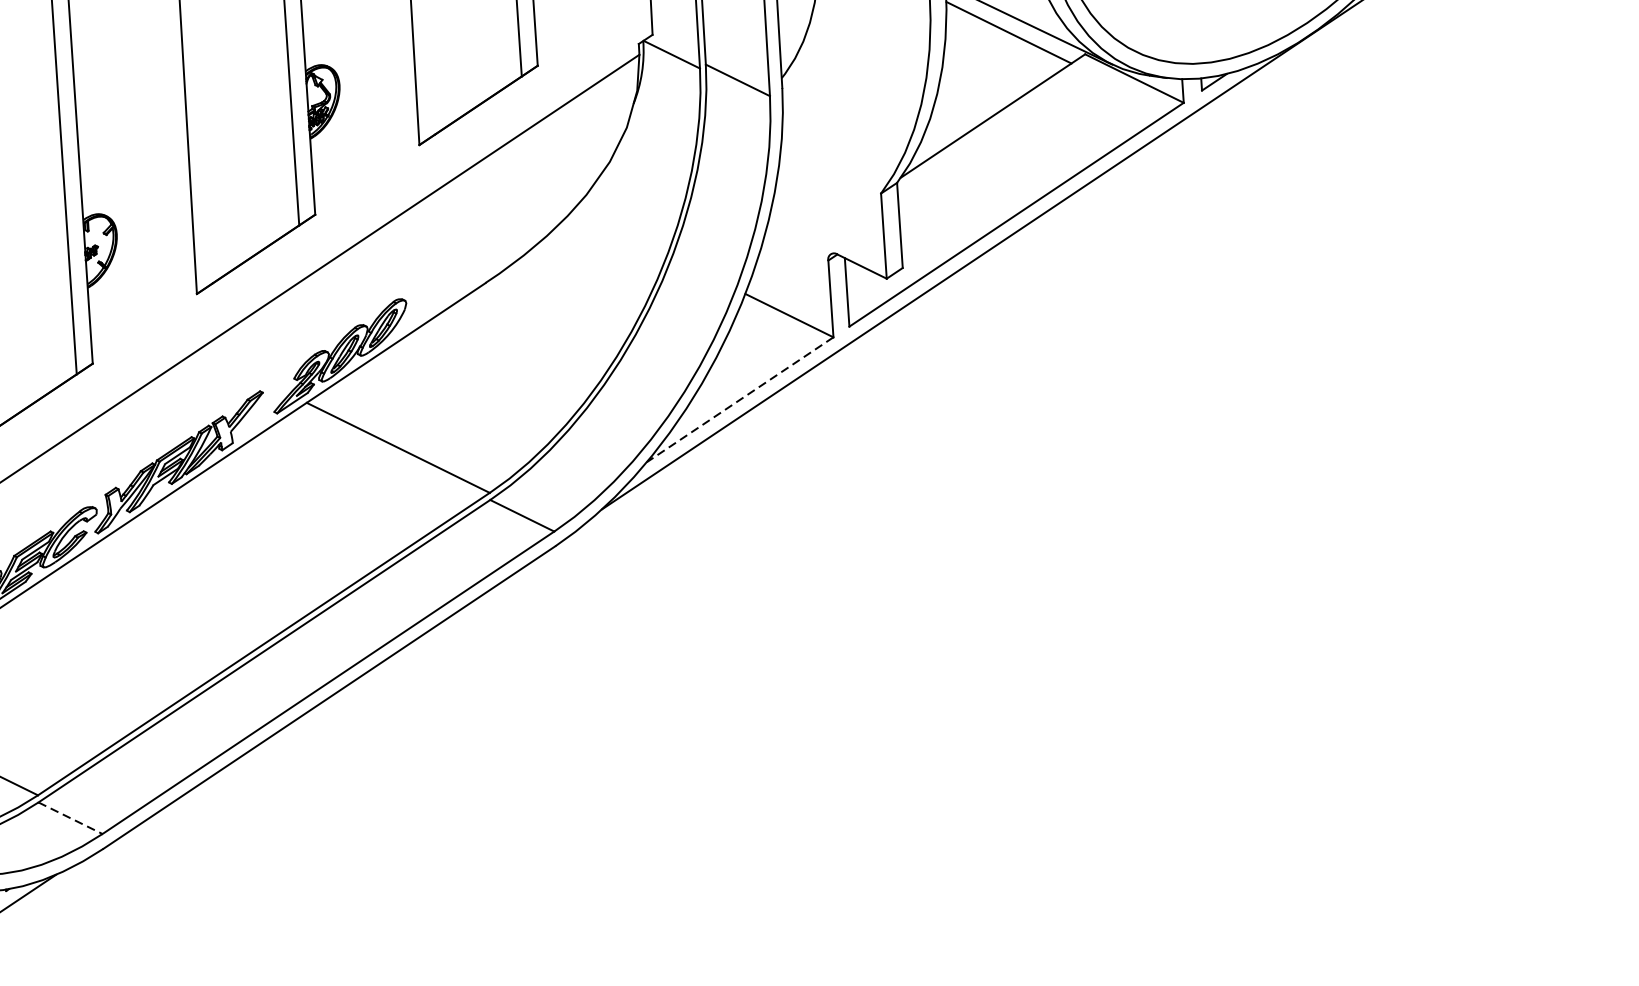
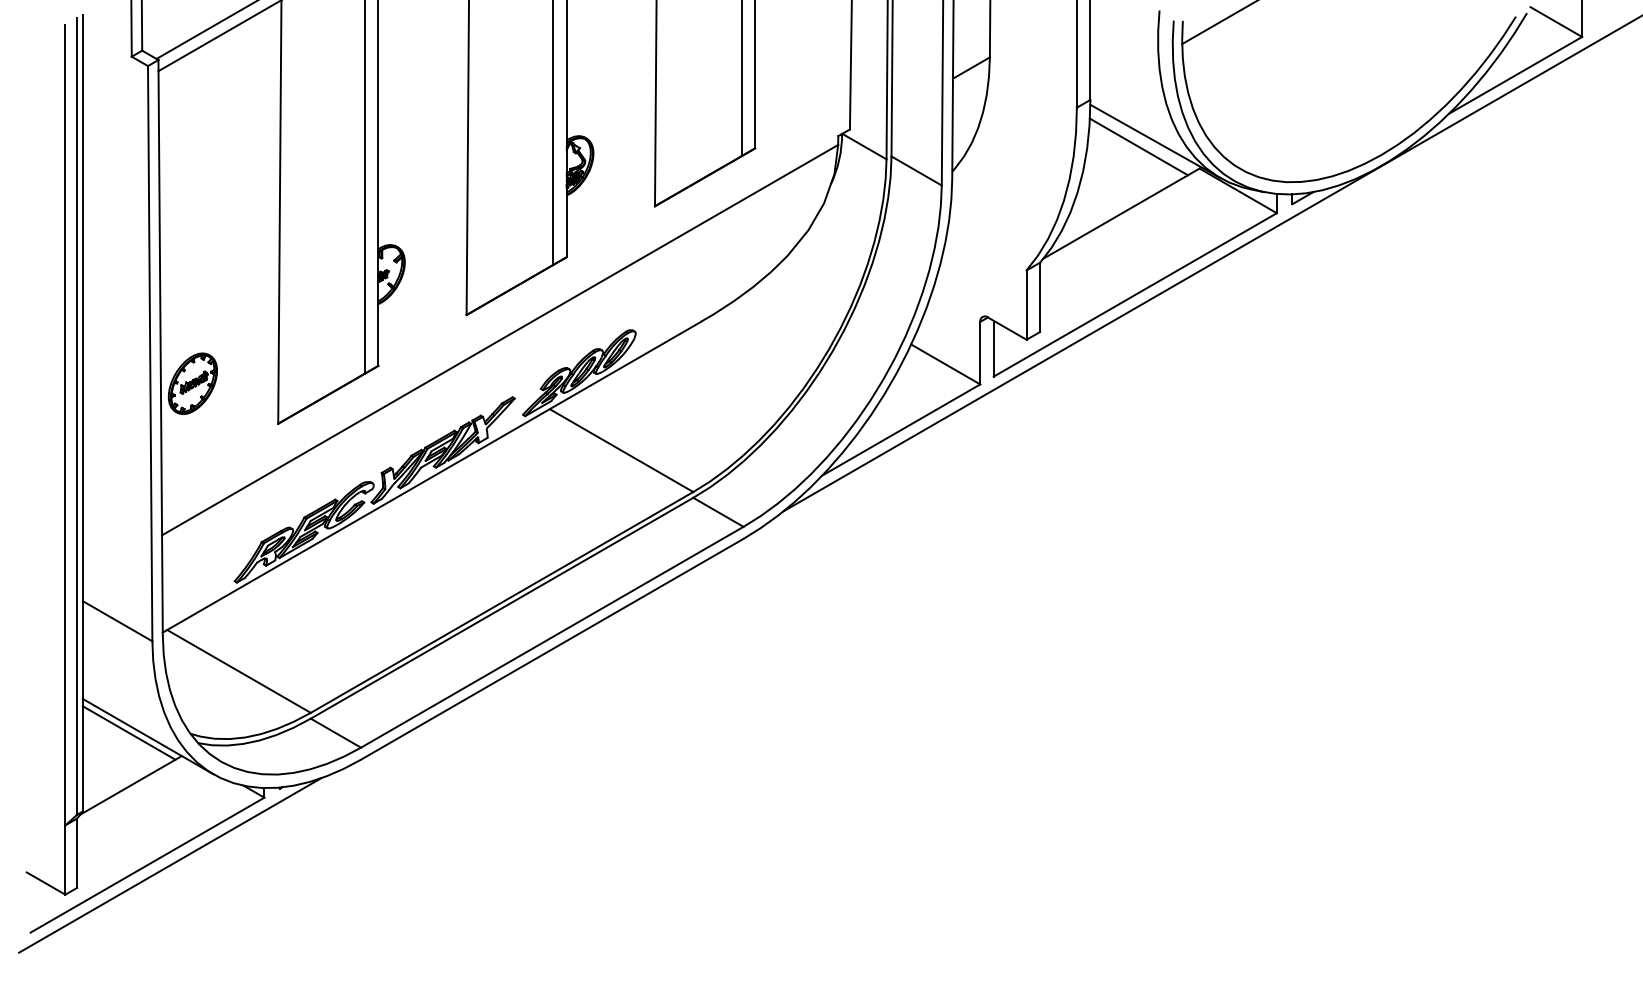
line: (739, 400) -> (900, 430), dashed -> solid
line: (71, 818) -> (336, 733), dashed -> solid

